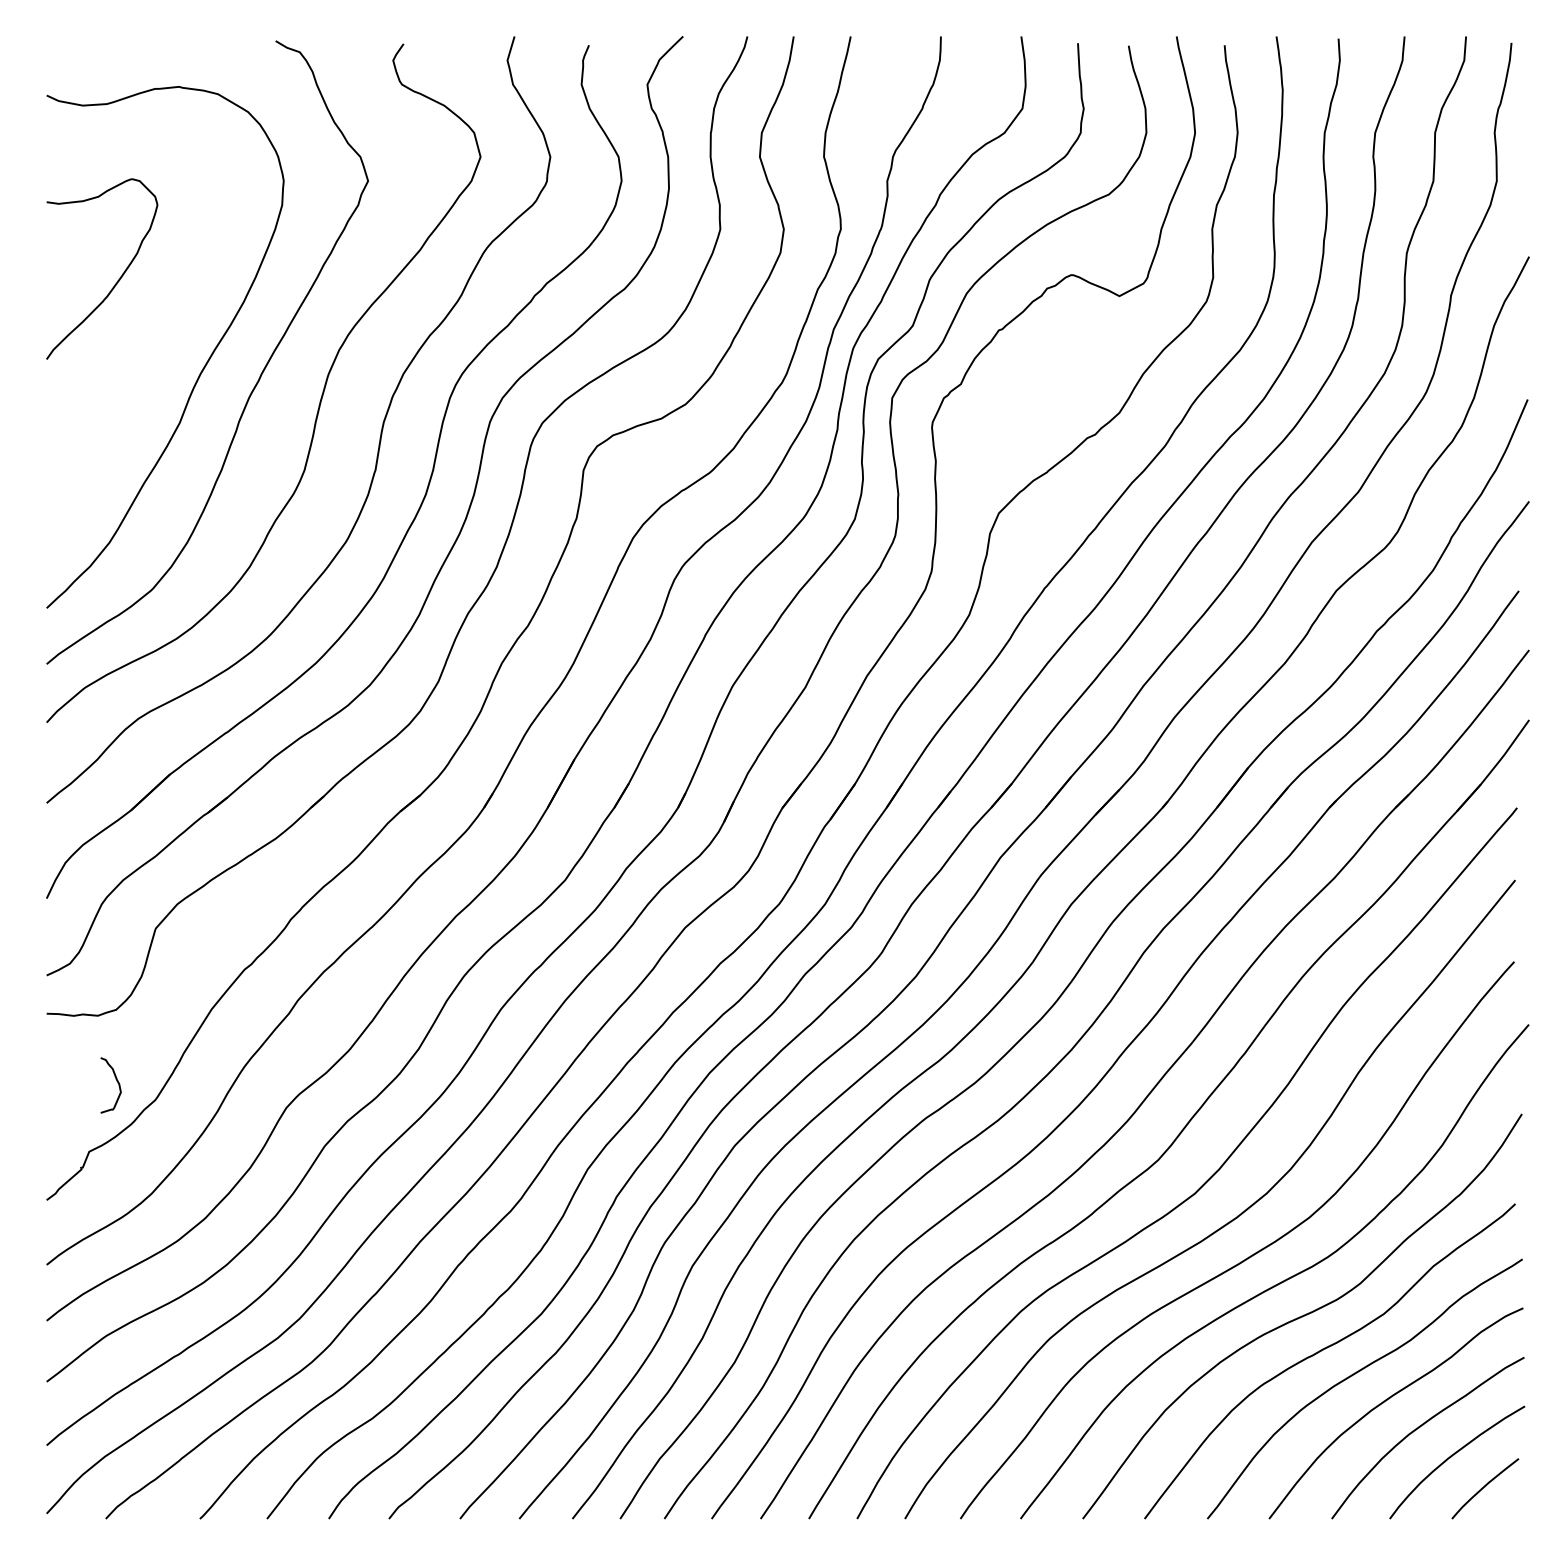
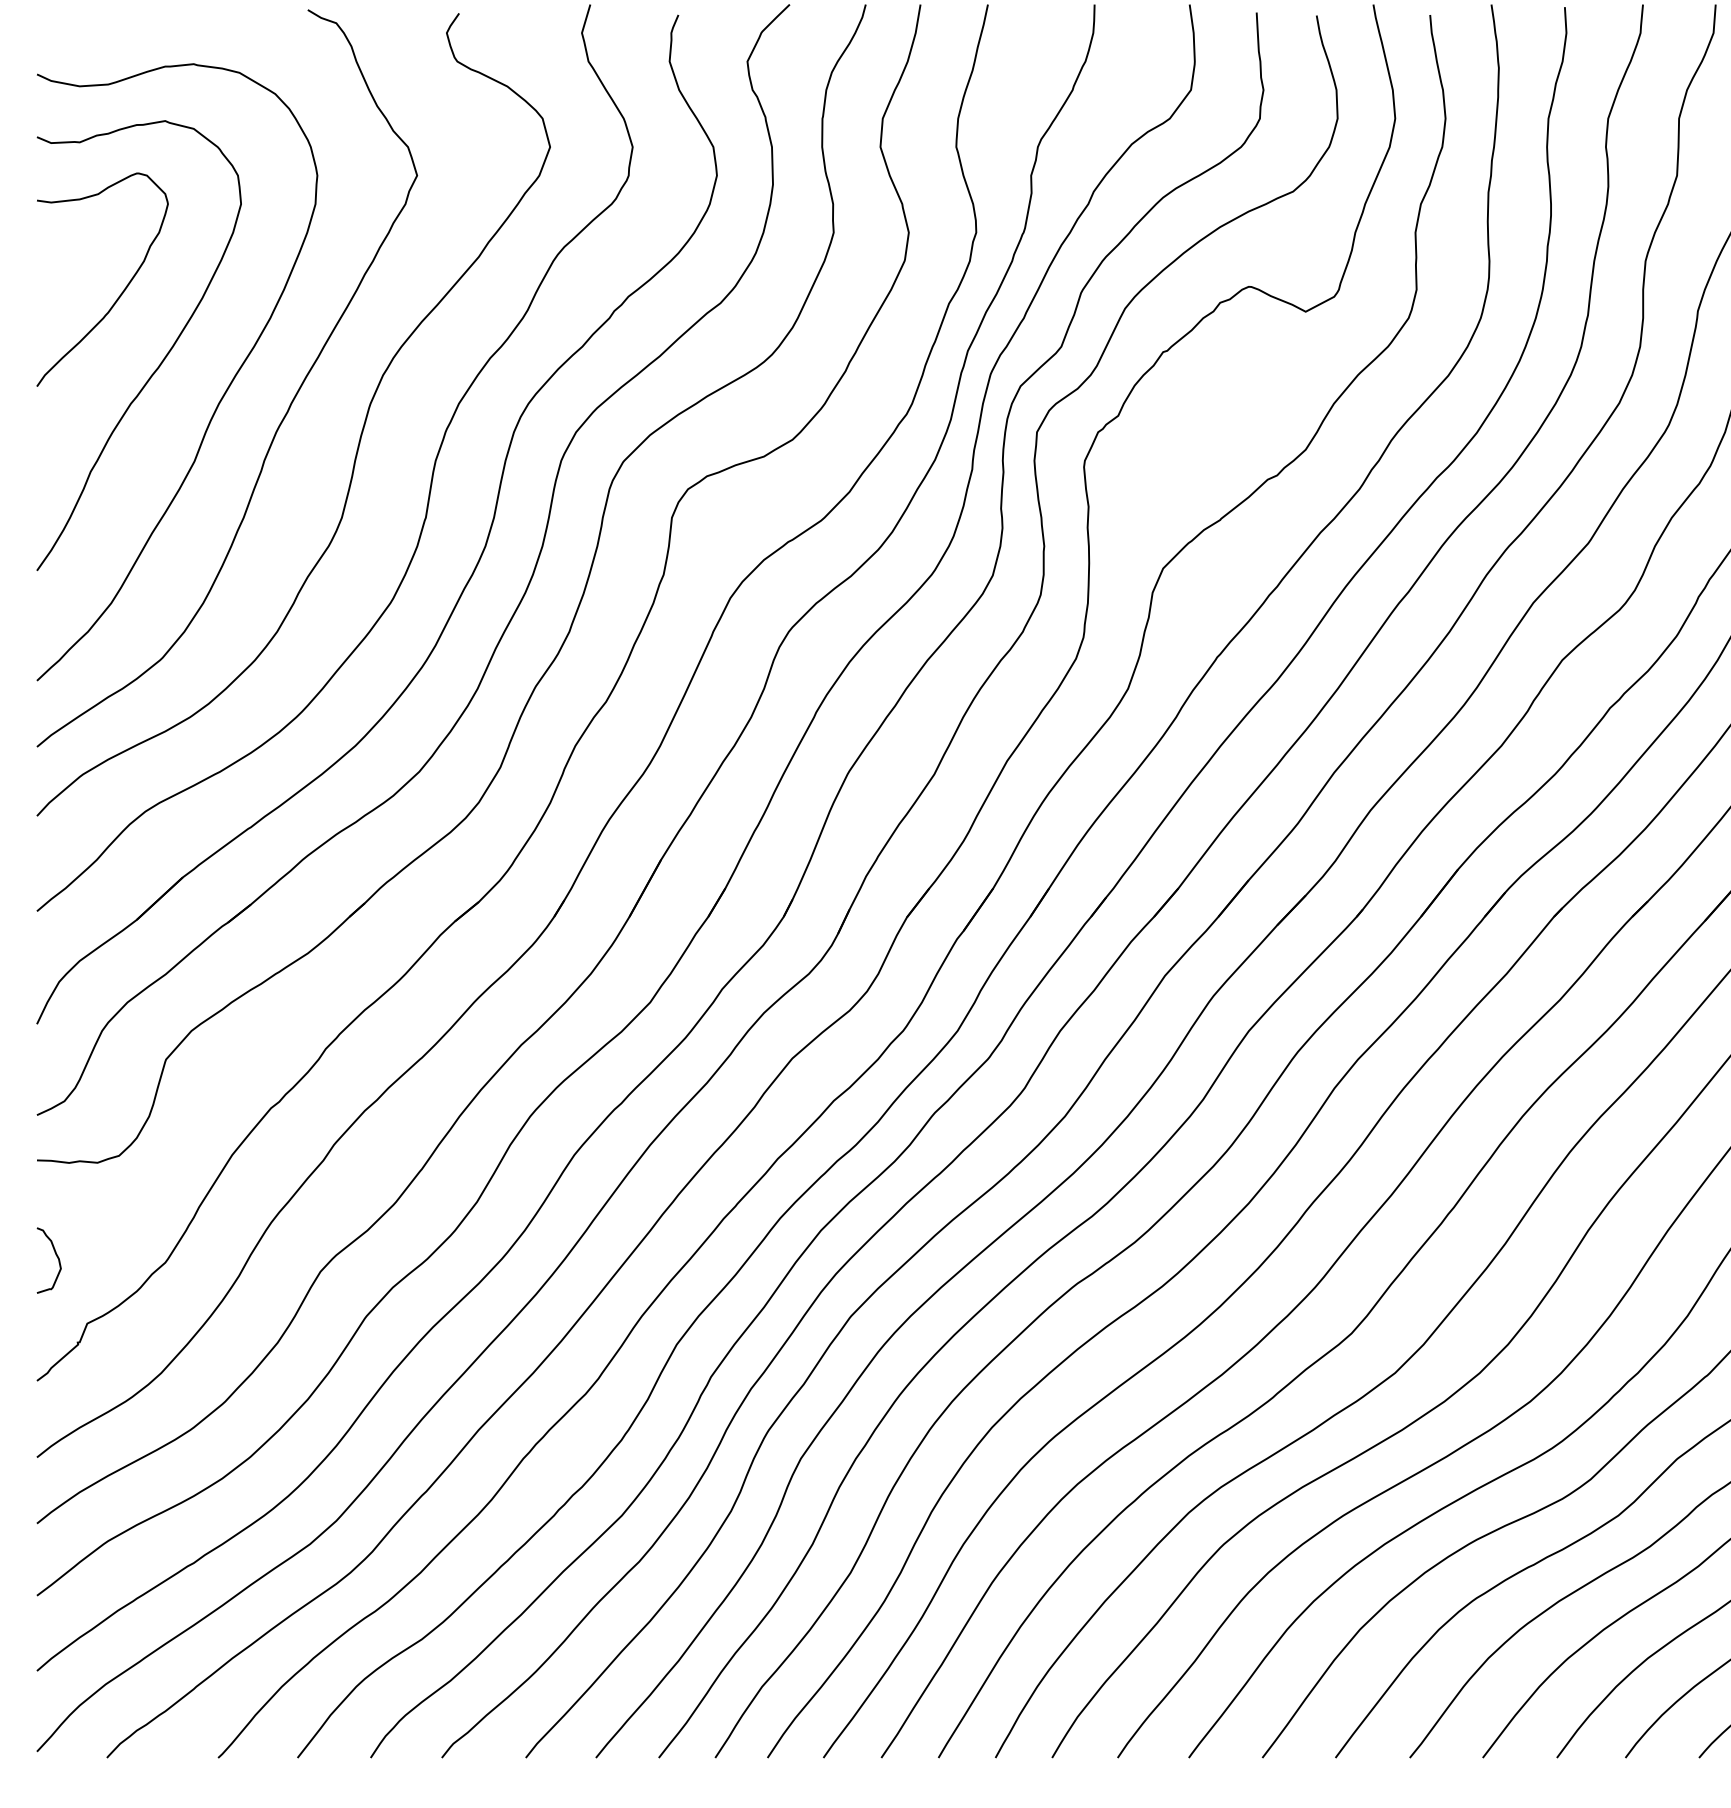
curve: (151, 338) -> (160, 361), added
curve: (116, 1081) -> (55, 1255), moved

